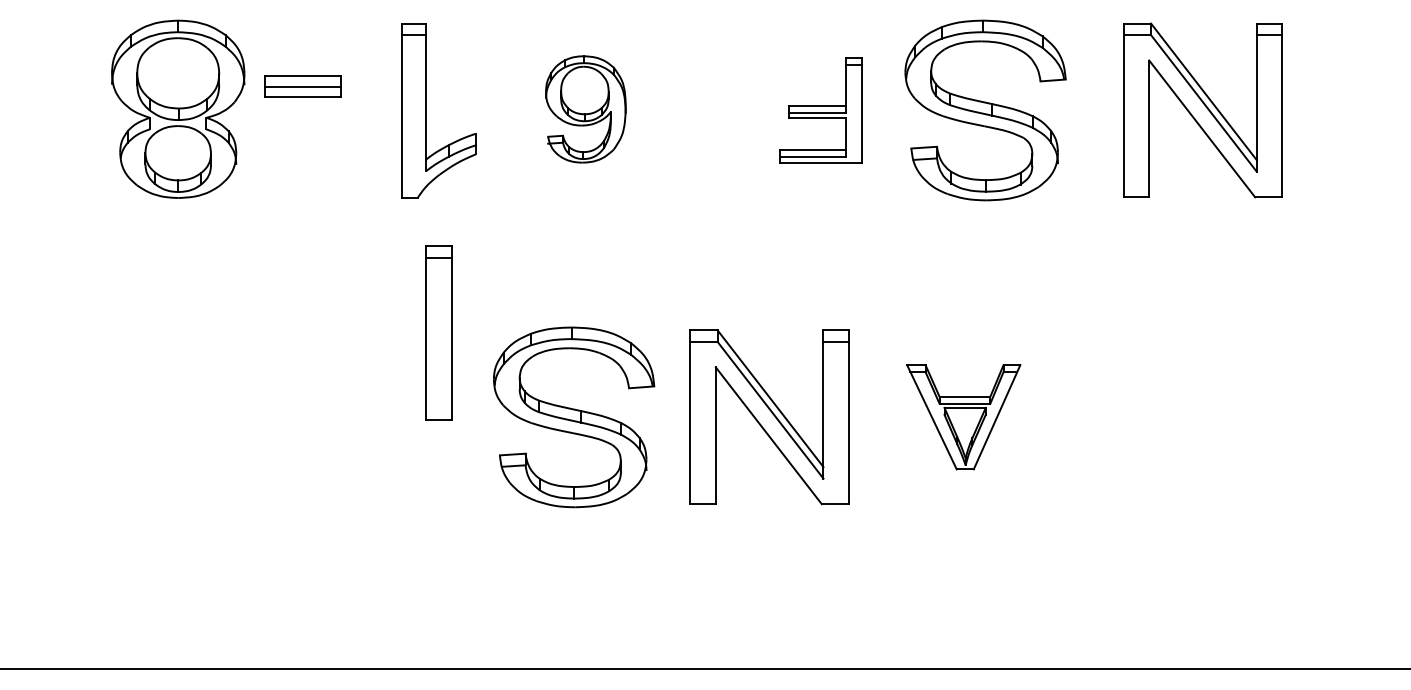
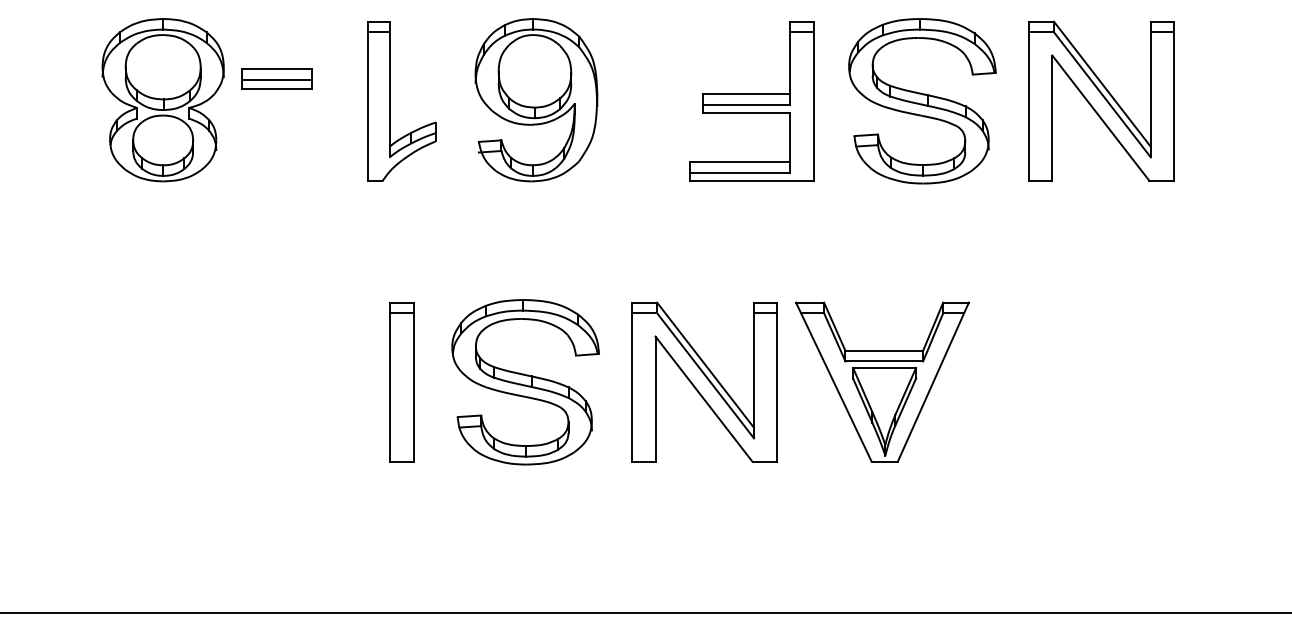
part: (585, 109) -> (536, 100), size x1.67
part: (820, 110) -> (751, 101), size x1.67
part: (985, 110) -> (922, 101), moved
part: (438, 333) -> (401, 382), moved
part: (963, 416) -> (882, 381), size x1.67

